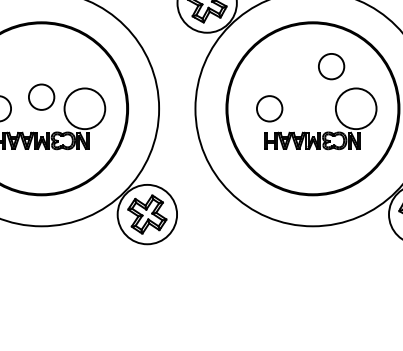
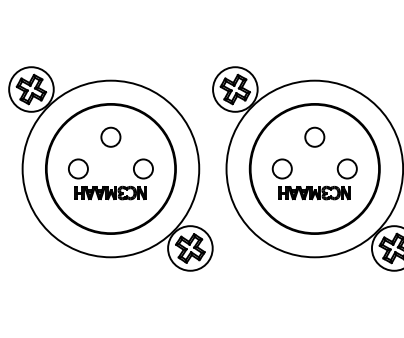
circle: (331, 65) -> (314, 136), moved
circle: (41, 96) -> (110, 136), moved
circle: (83, 108) -> (142, 168), size x0.62
circle: (355, 108) -> (346, 168), size x0.62

